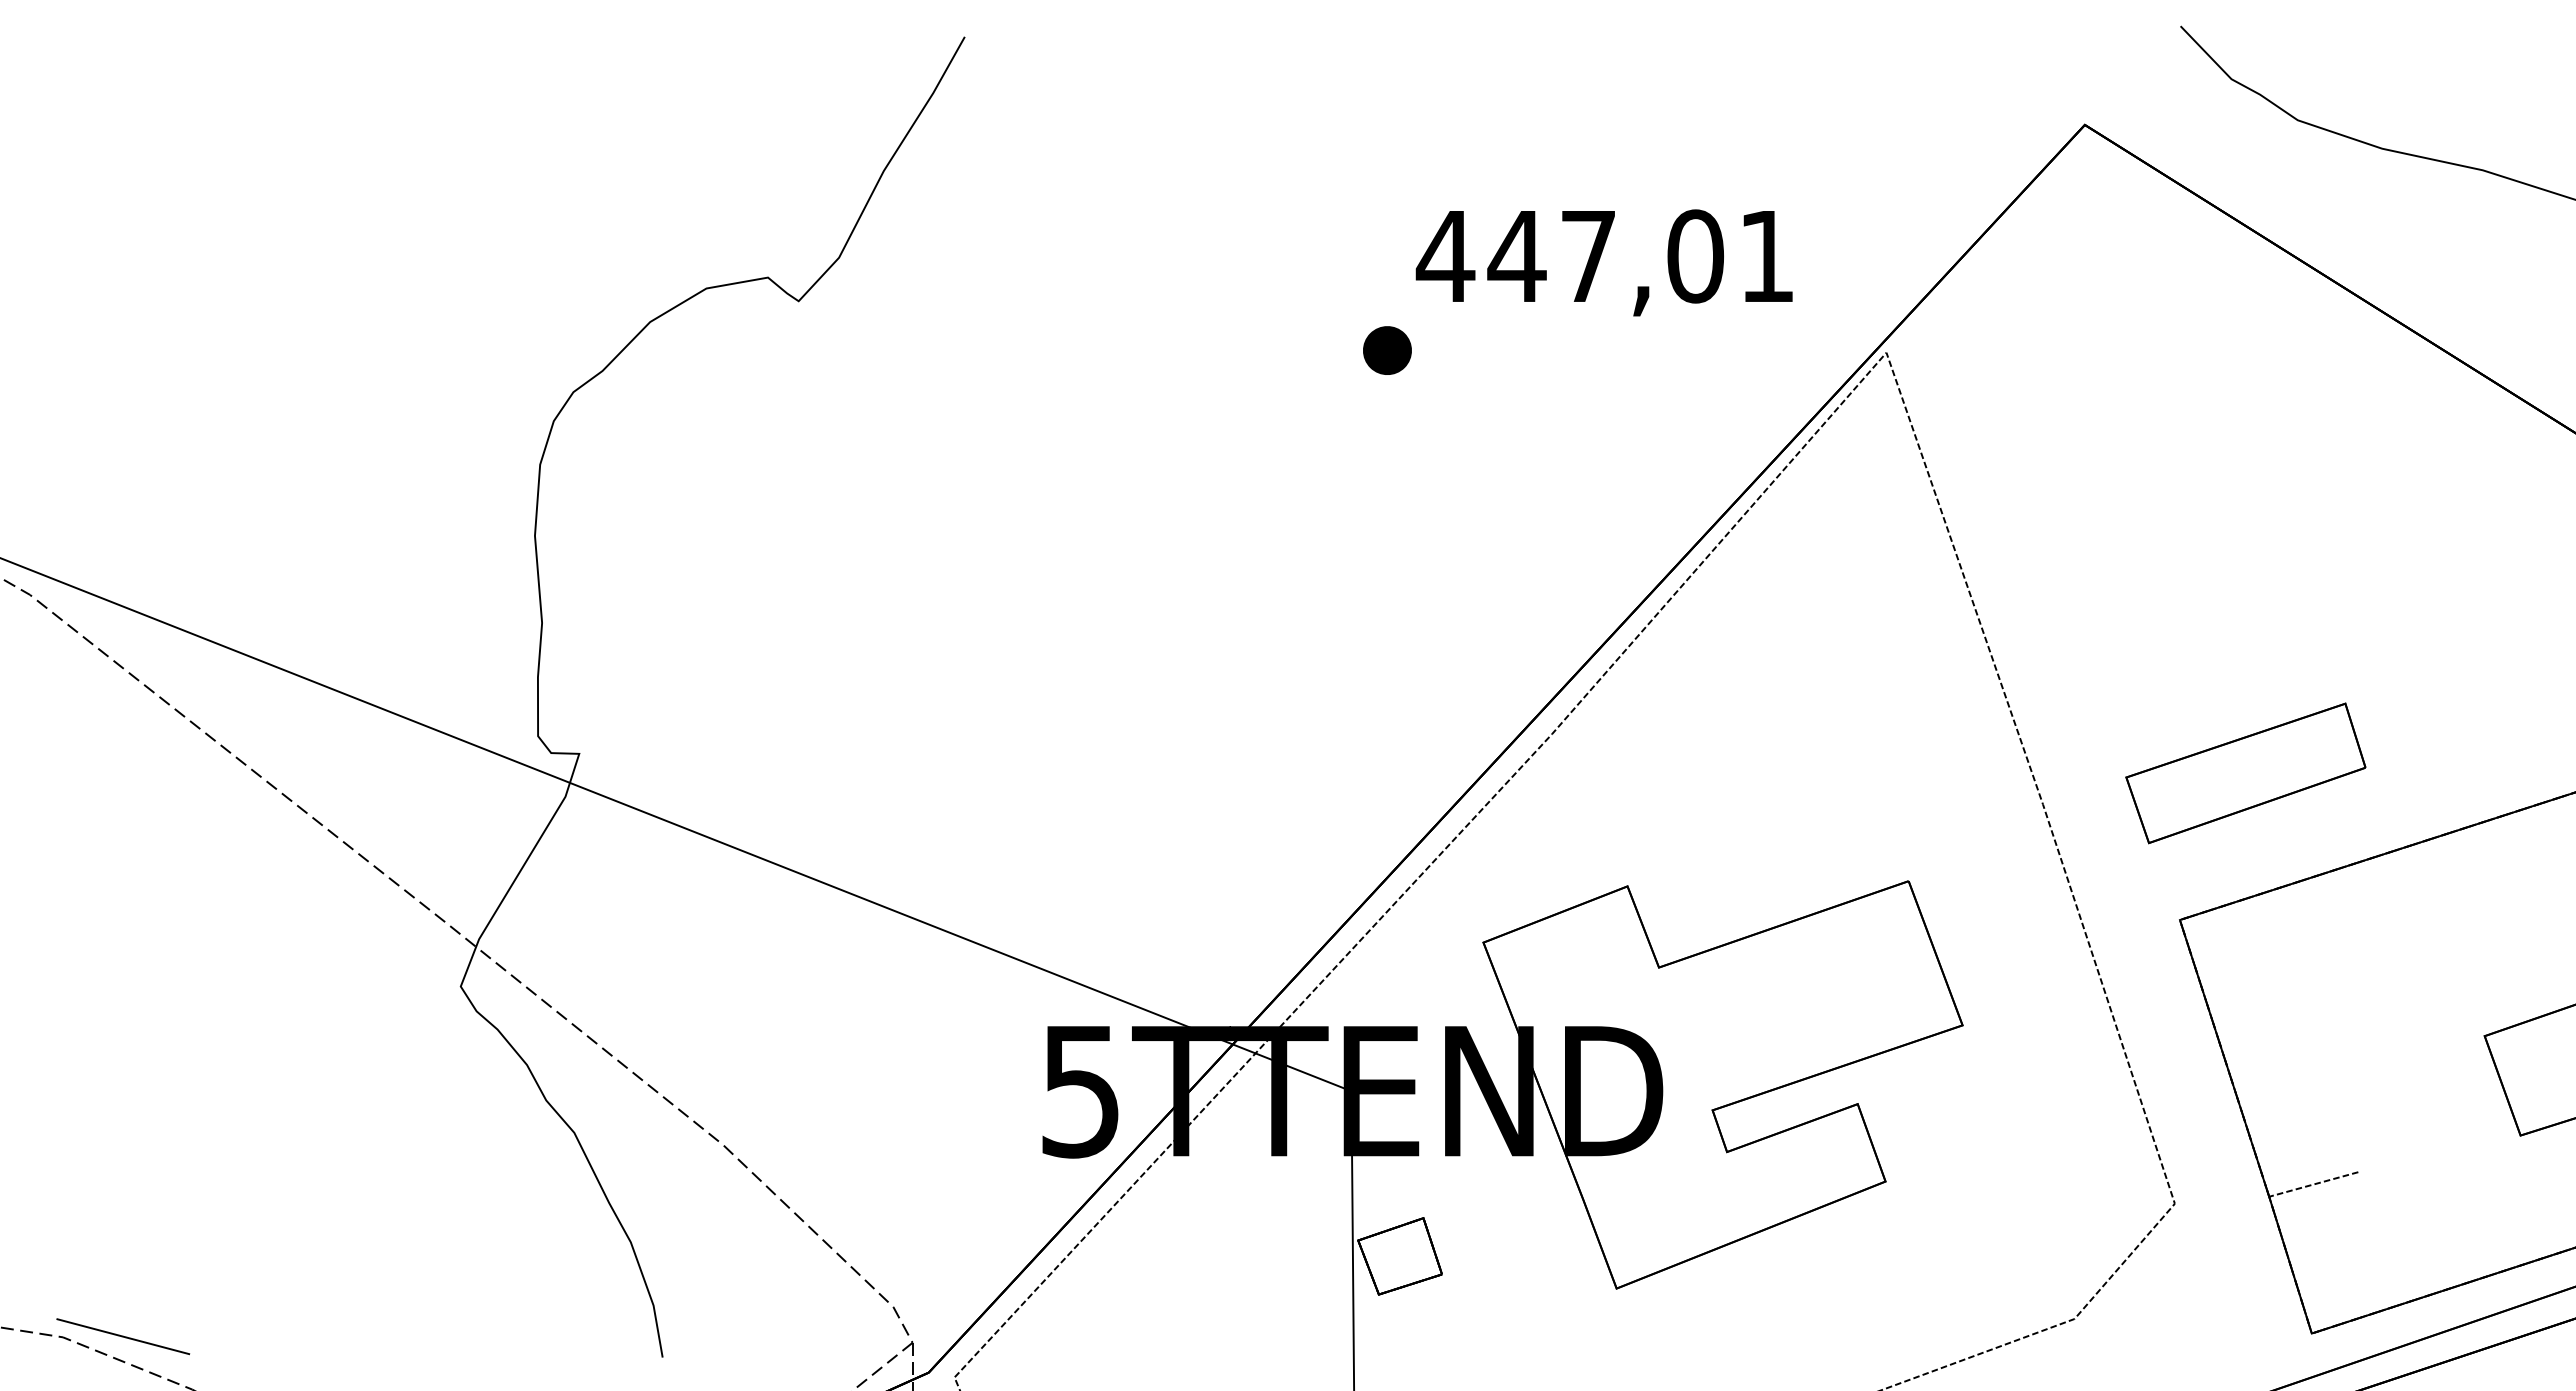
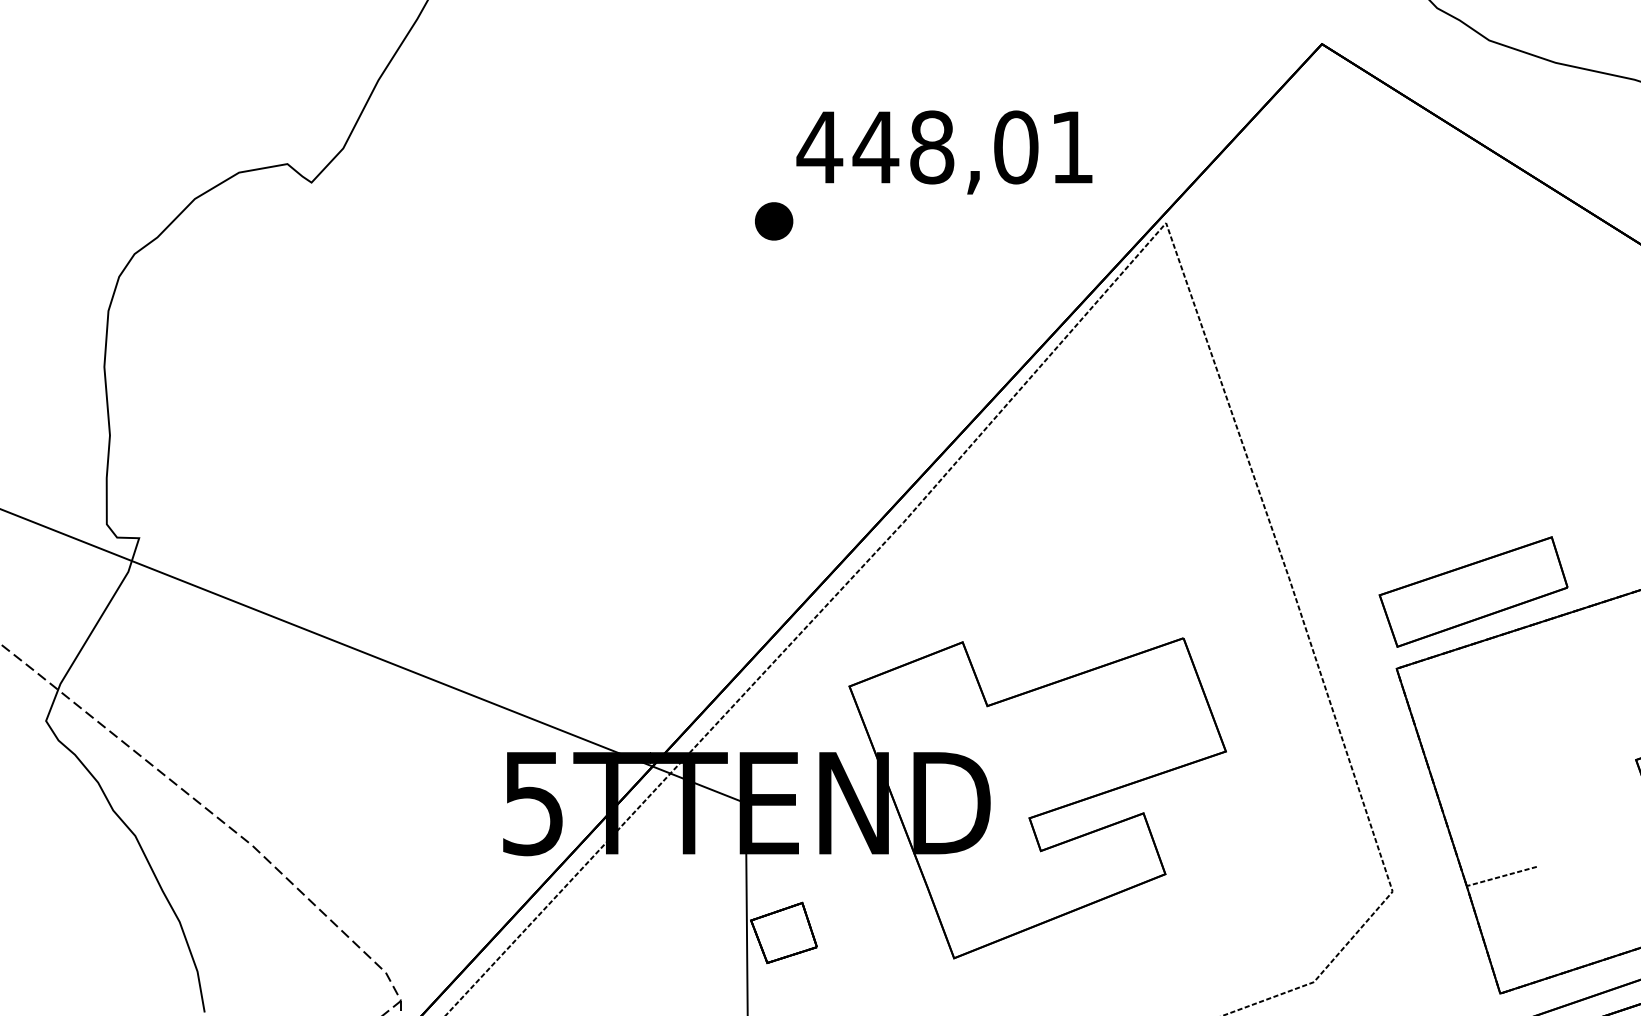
text: (1588, 256) -> (932, 147), 447,01 -> 448,01
part: (2245, 773) -> (1473, 592), moved

